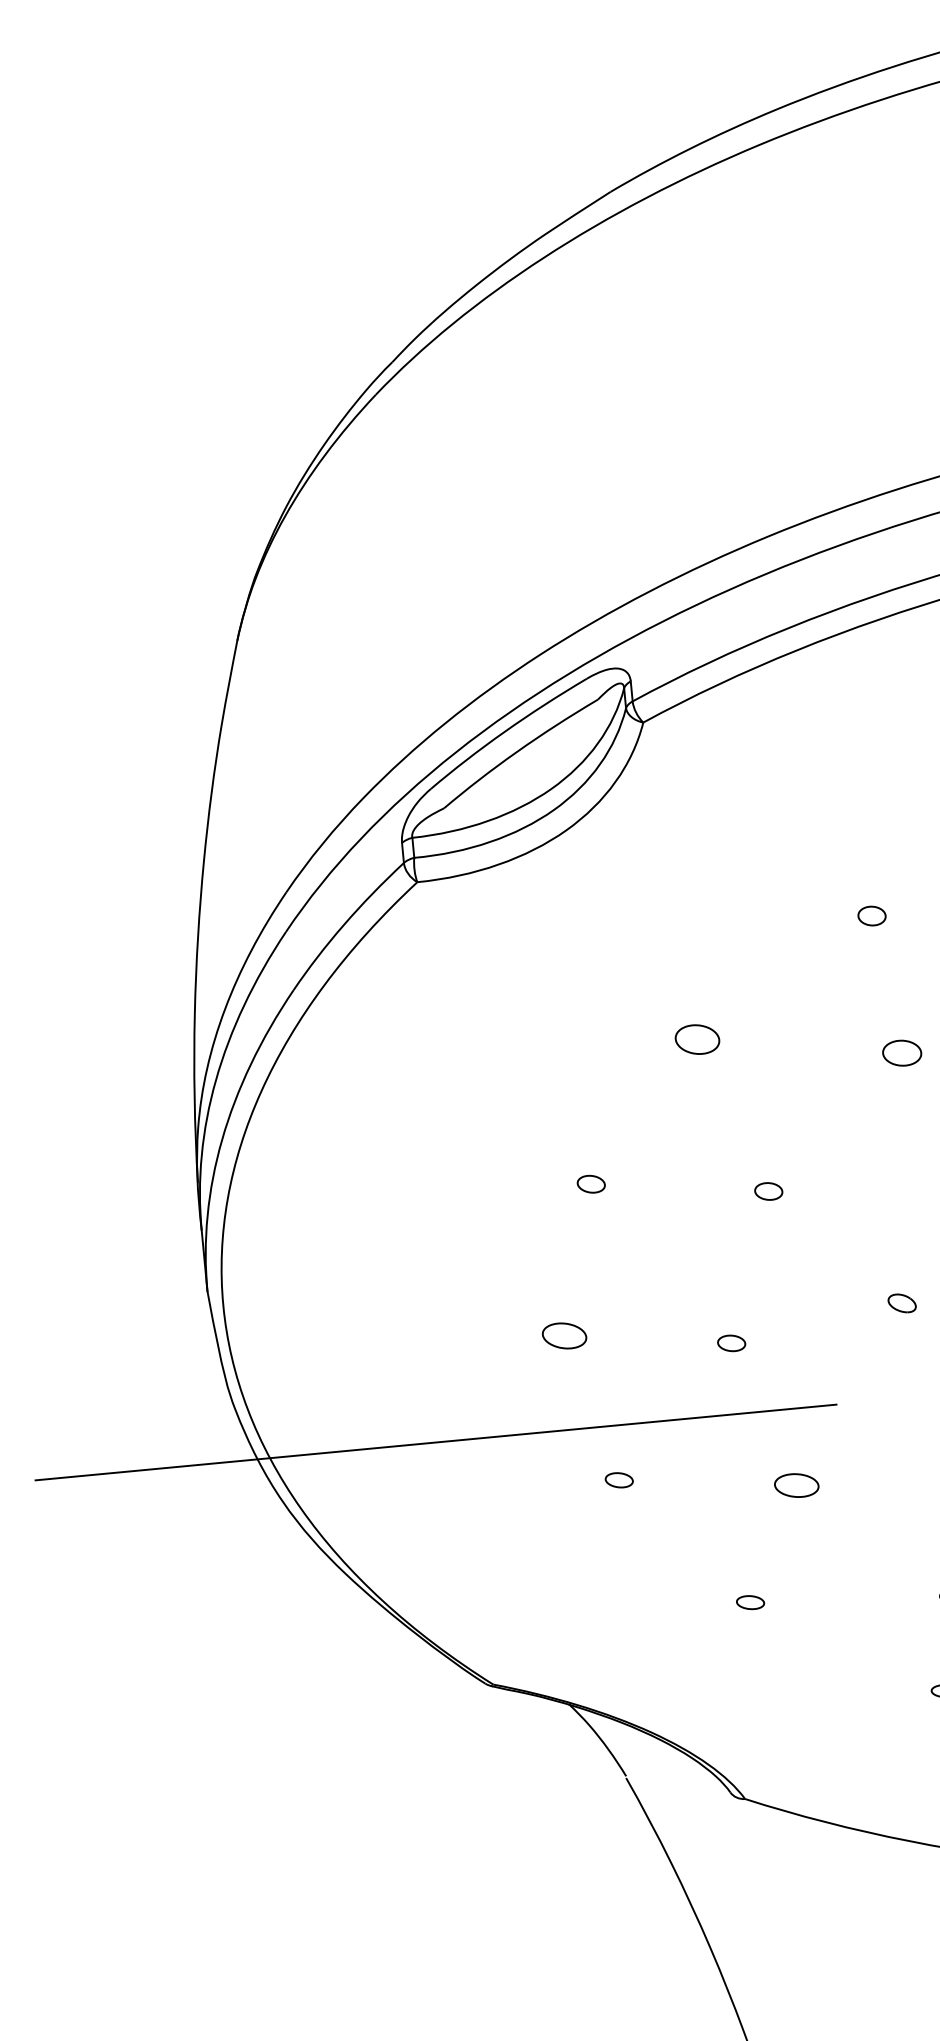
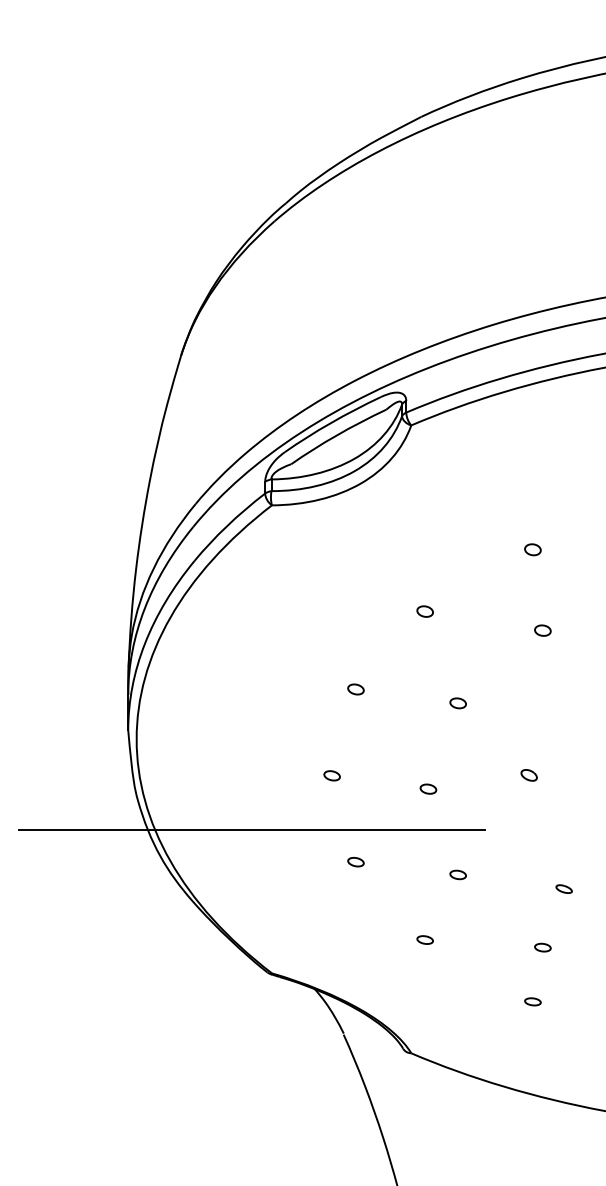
part: (696, 1039) -> (424, 611), size x0.62
part: (901, 1052) -> (542, 630), size x0.71
part: (563, 1335) -> (331, 775), size x0.62
part: (795, 1484) -> (457, 874), size x0.62

